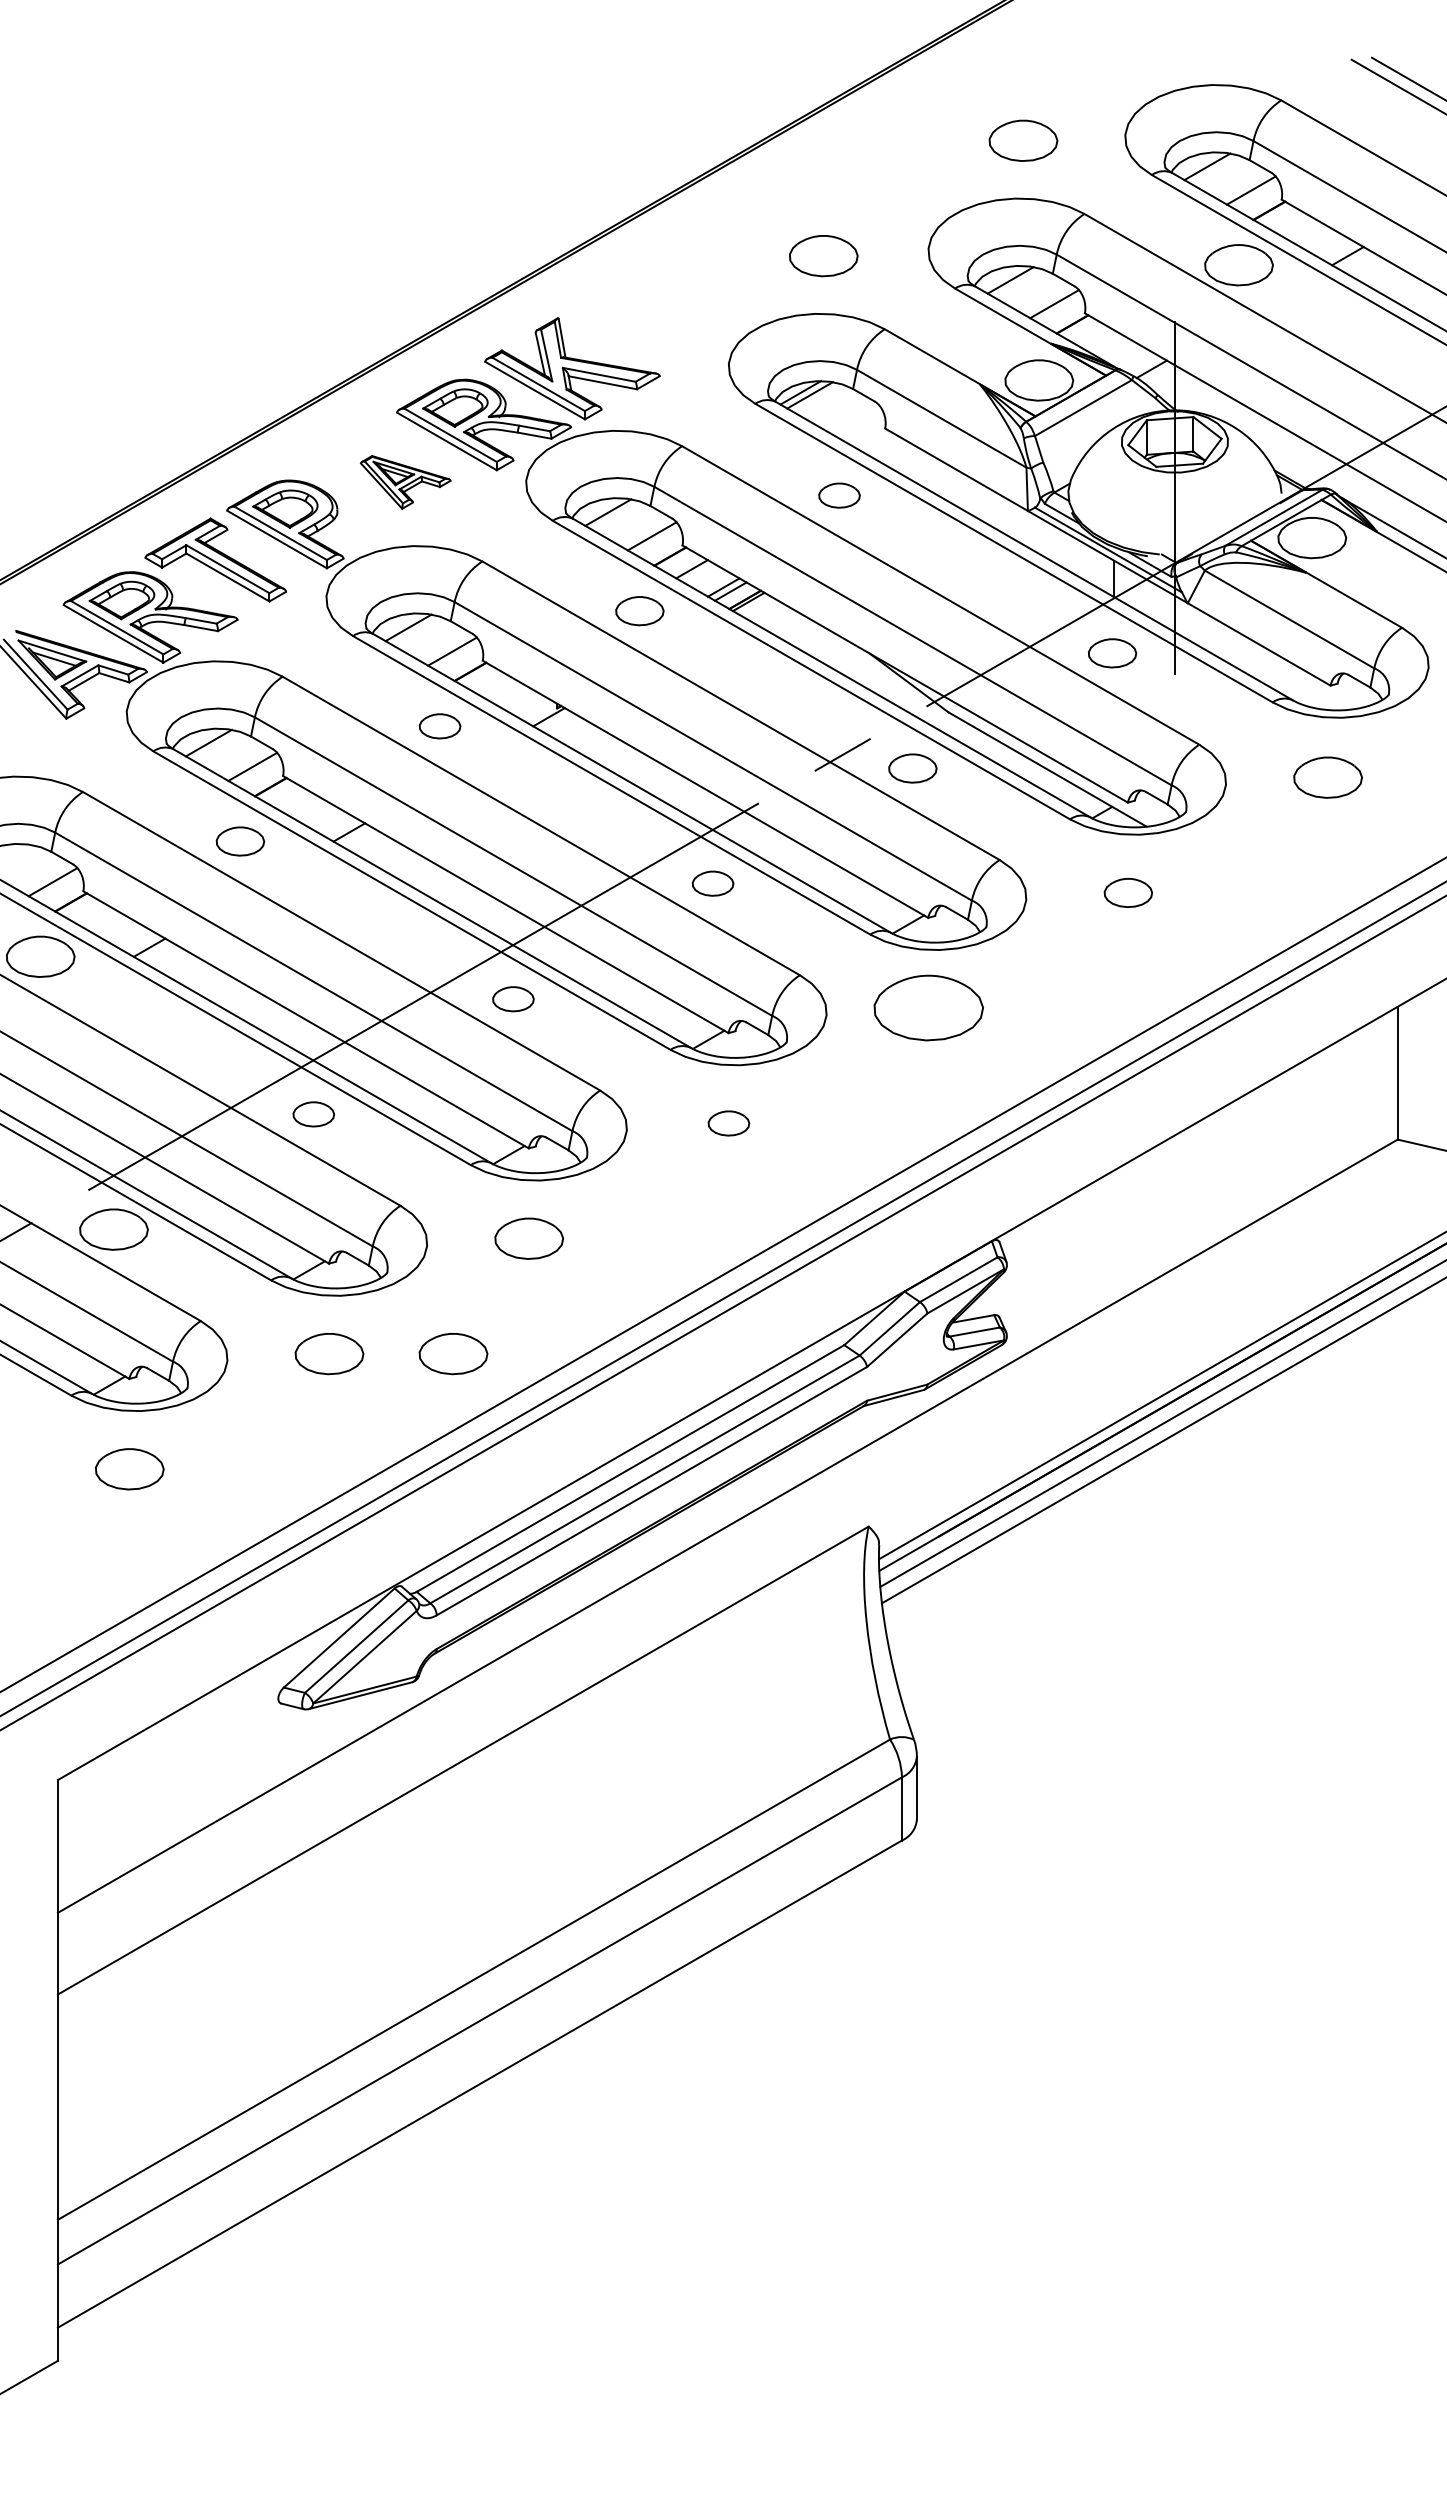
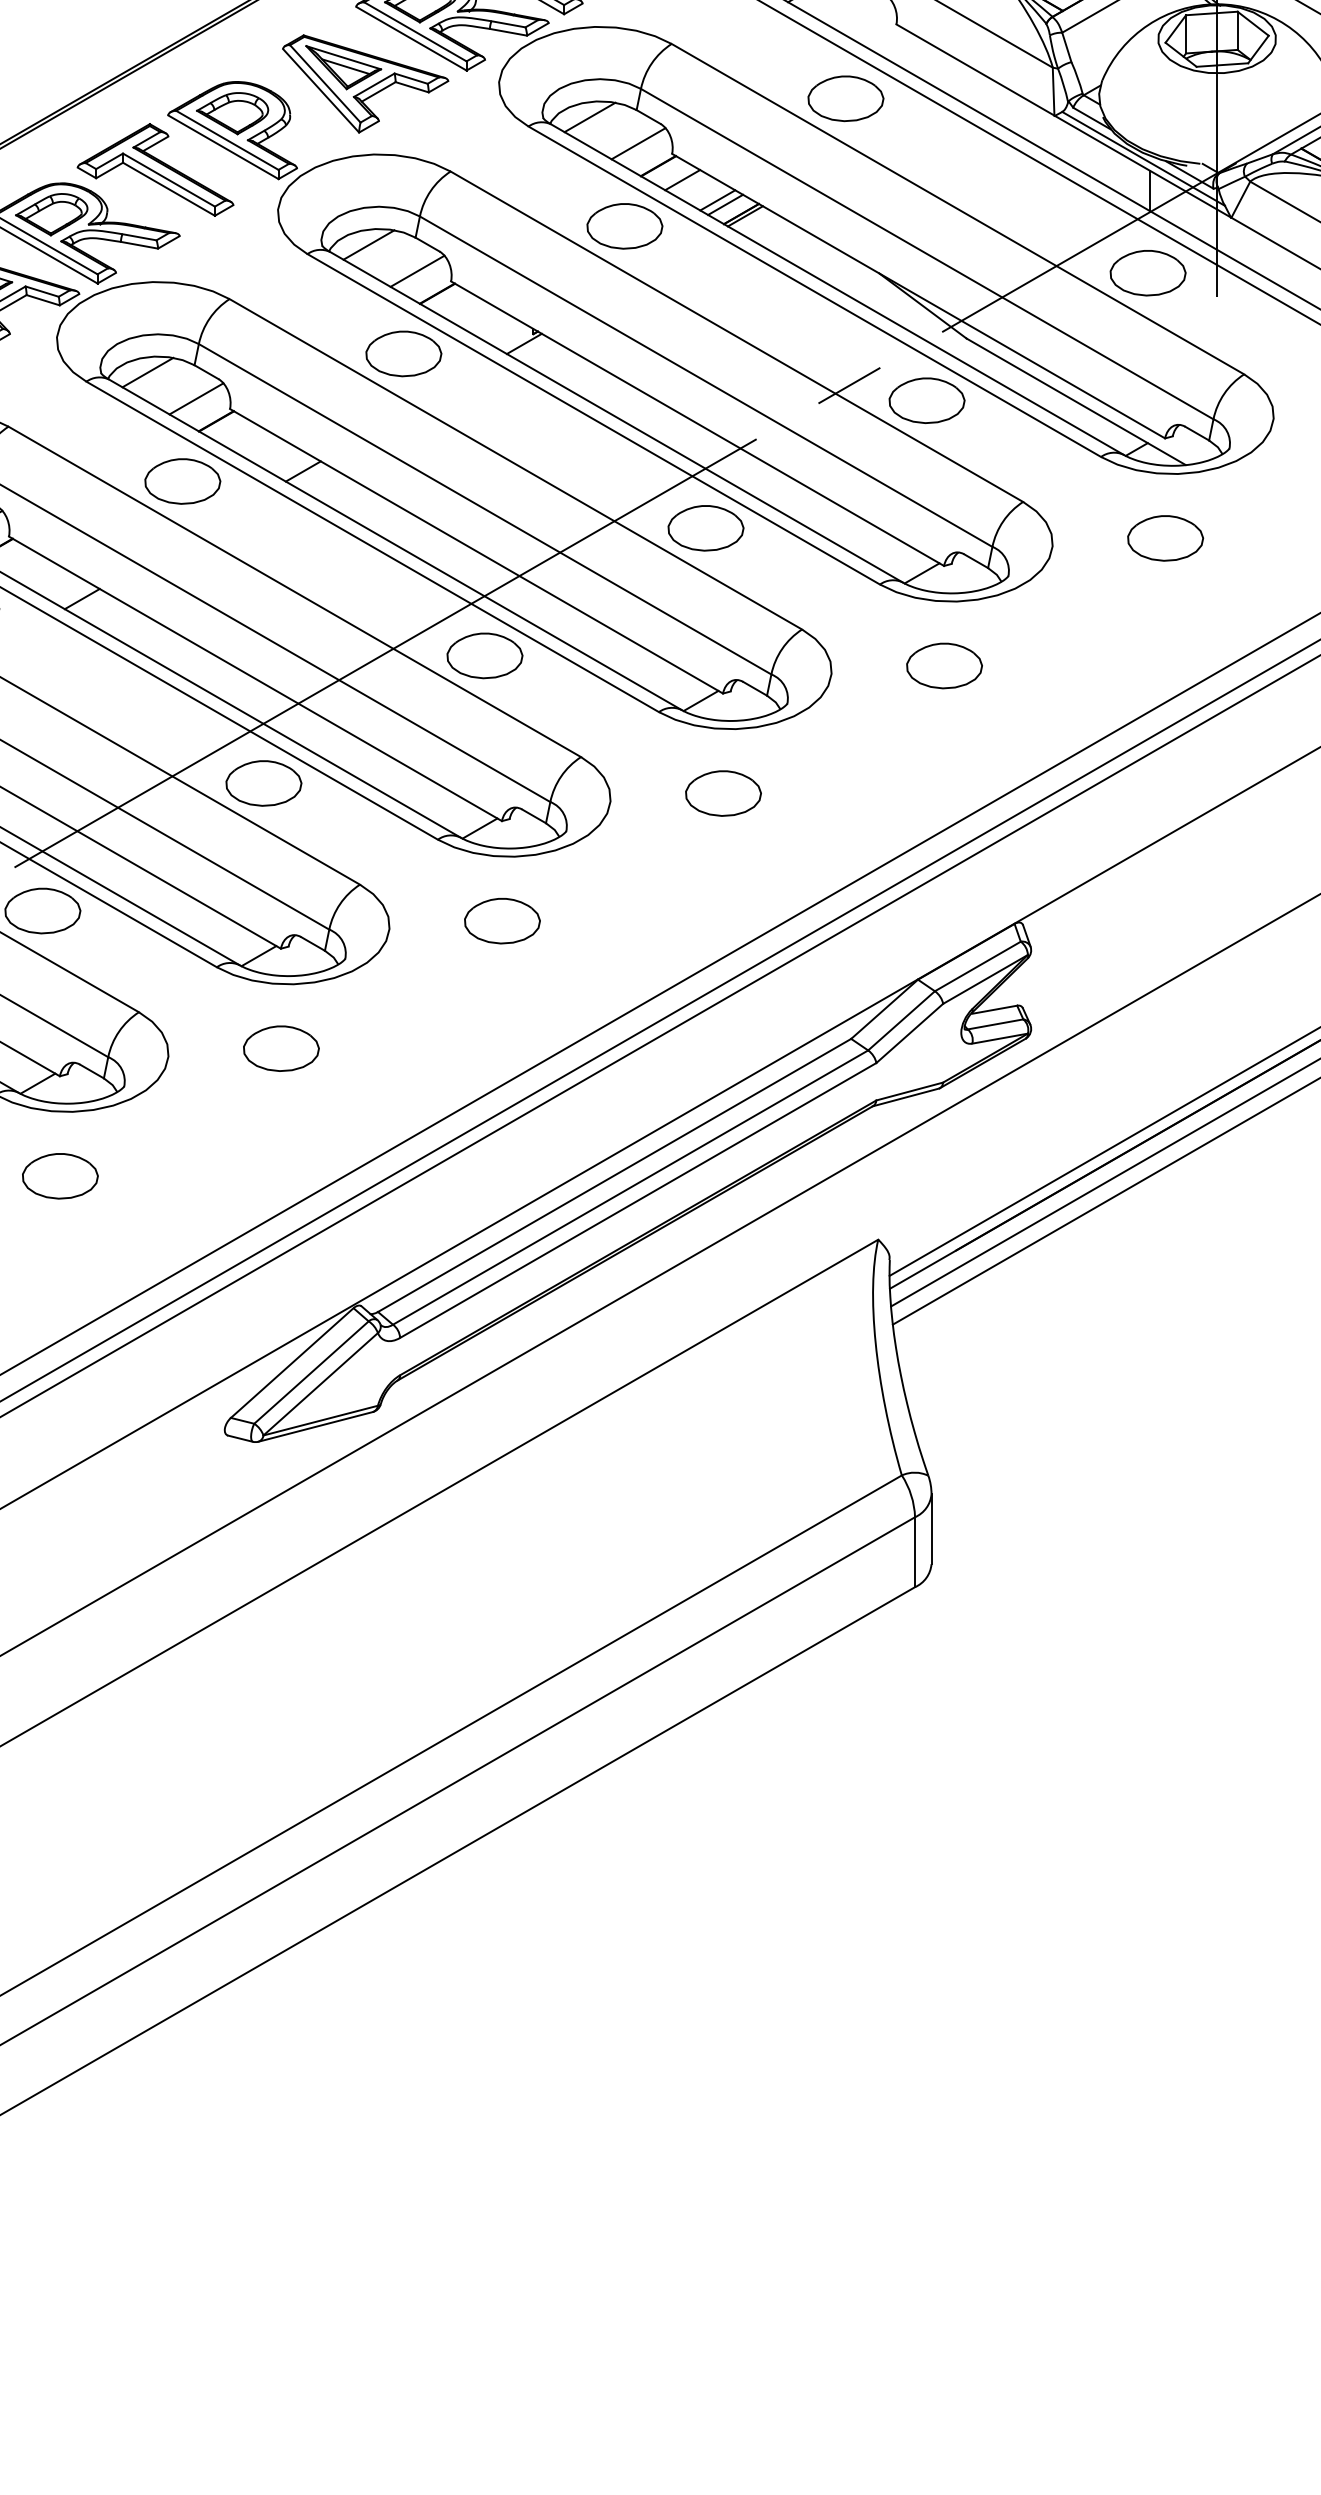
part: (405, 482) -> (365, 84), size x1.67
part: (839, 495) -> (845, 98), size x1.67
part: (639, 611) -> (624, 226), size x1.43
part: (1112, 653) -> (1148, 273), size x1.43
part: (439, 726) -> (403, 354), size x1.67
part: (912, 768) -> (926, 400), size x1.43
part: (240, 841) -> (182, 481), size x1.43
part: (712, 883) -> (705, 527), size x1.67
part: (1128, 892) -> (1165, 537), size x1.43
part: (513, 999) -> (485, 656), size x1.67
part: (928, 1008) -> (944, 666), size x0.62
part: (313, 1114) -> (263, 783), size x1.67
part: (728, 1123) -> (723, 793), size x1.67
part: (453, 1354) -> (418, 1049), removed

